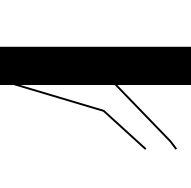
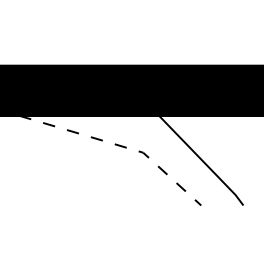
line: (86, 105) -> (119, 145), solid -> dashed

